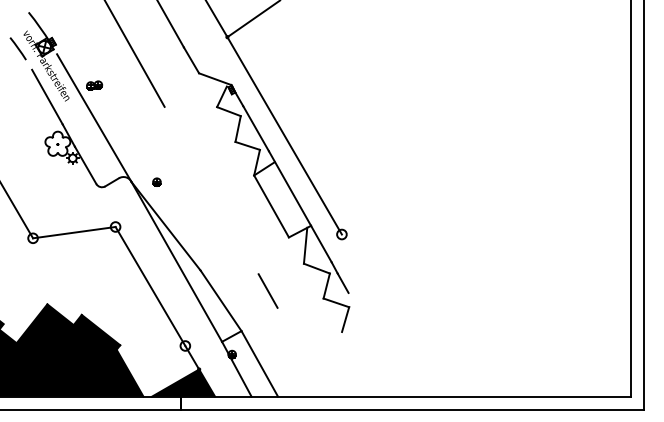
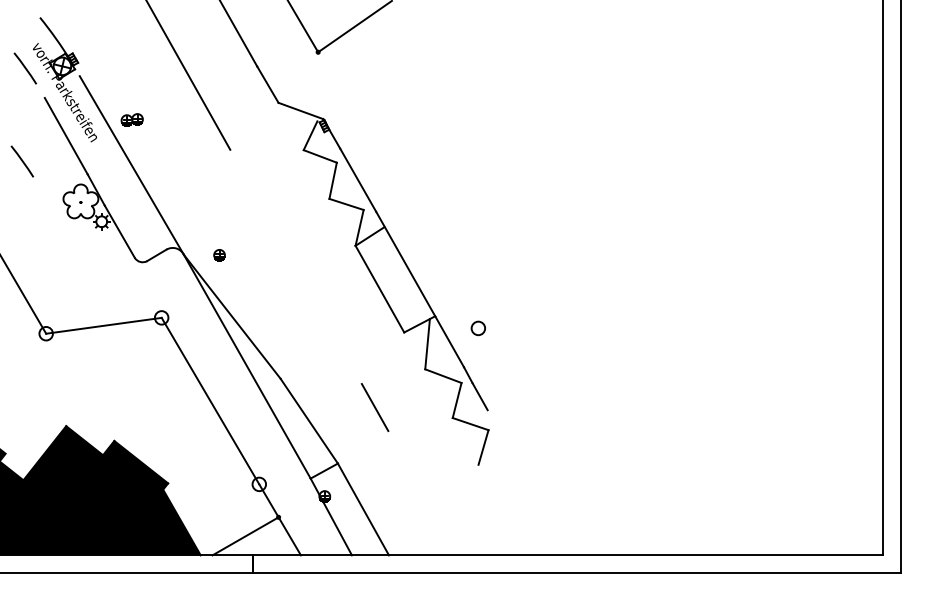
line: (16, 115) -> (22, 161), added
line: (284, 135) -> (398, 190), removed
fill: (183, 383) -> (256, 536), removed

